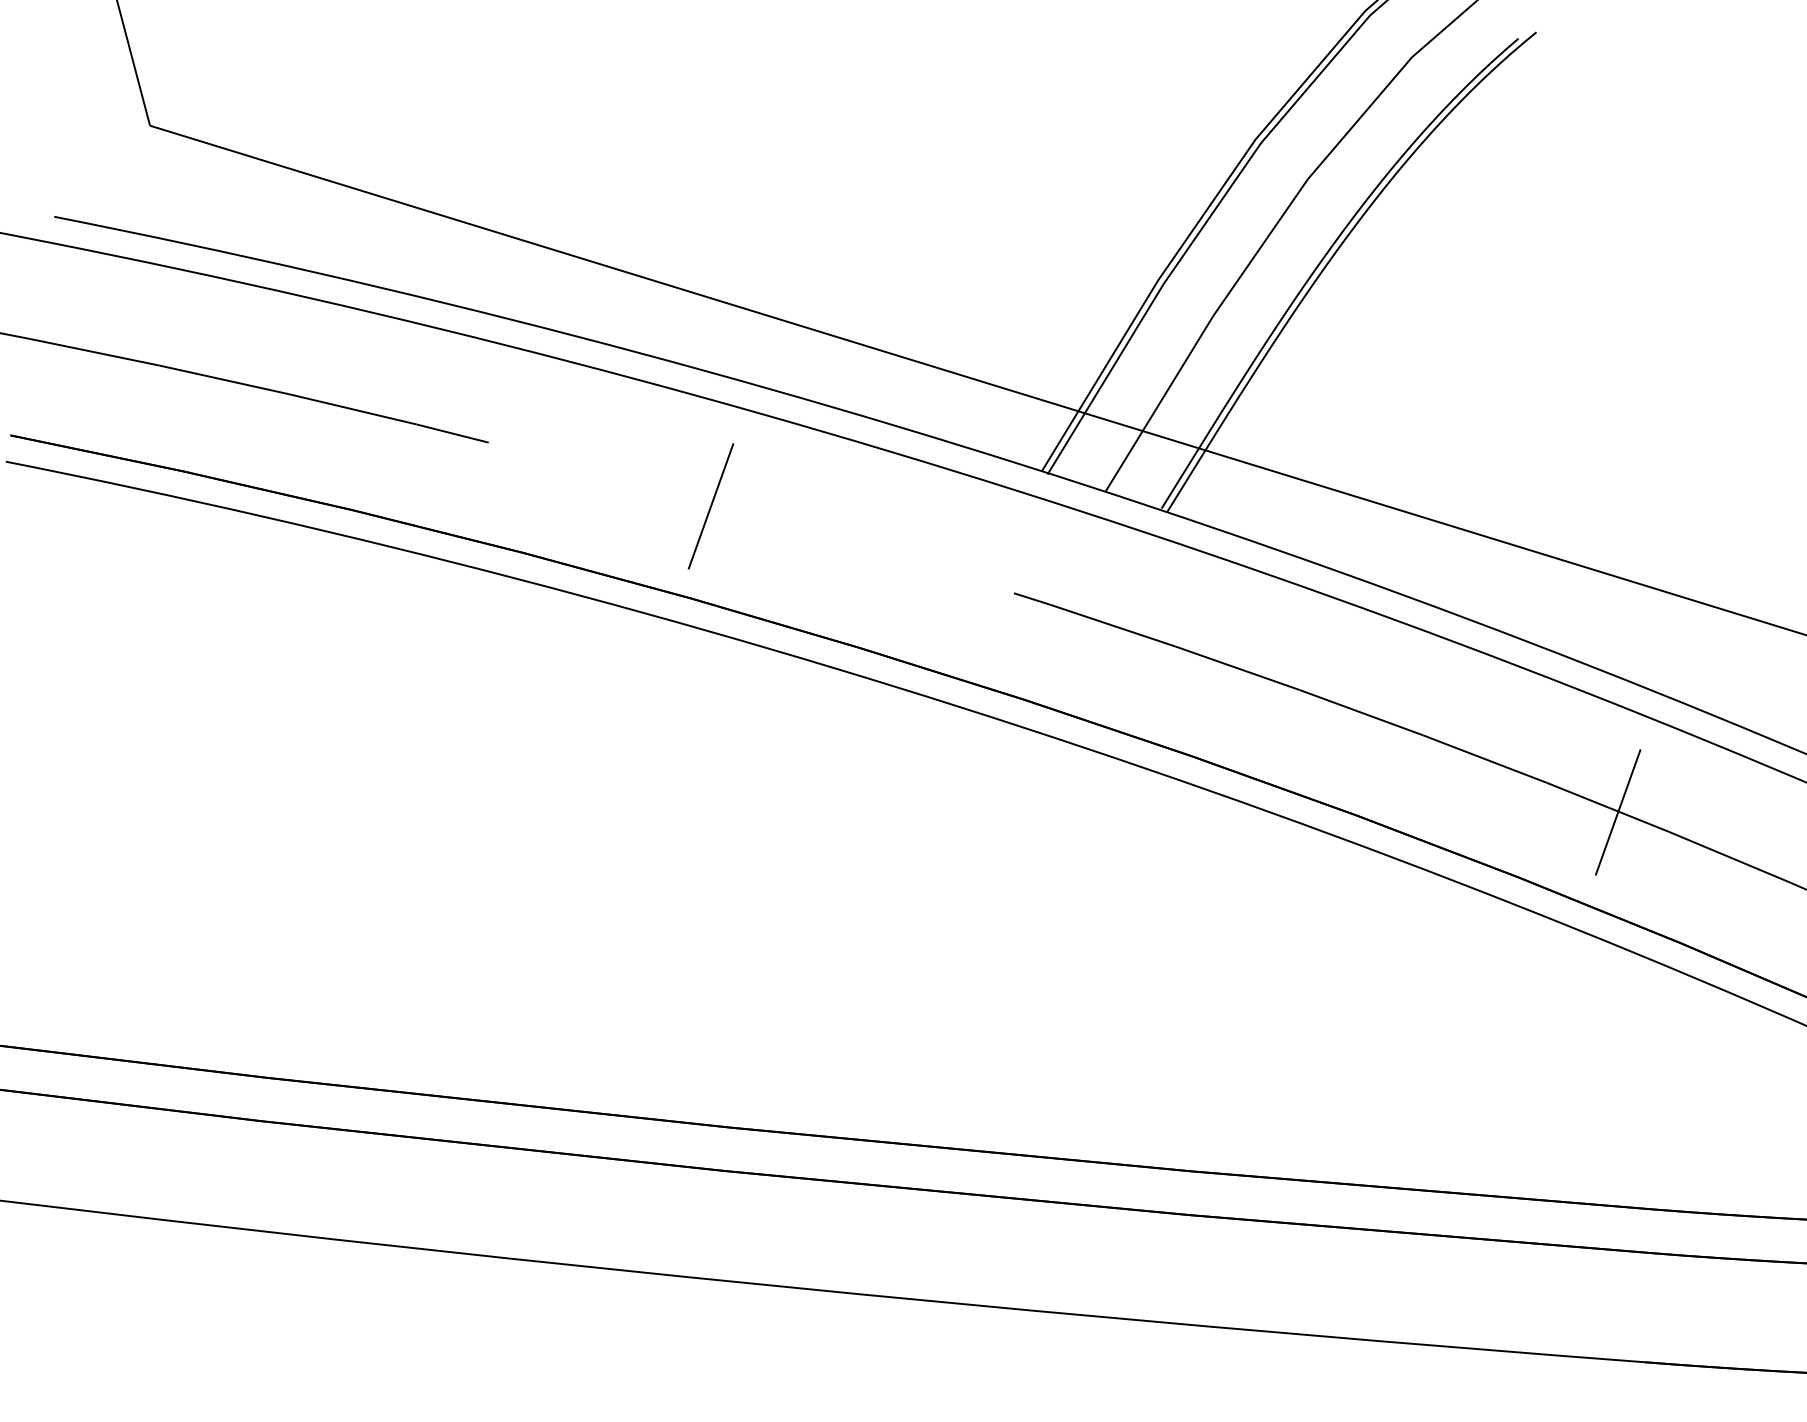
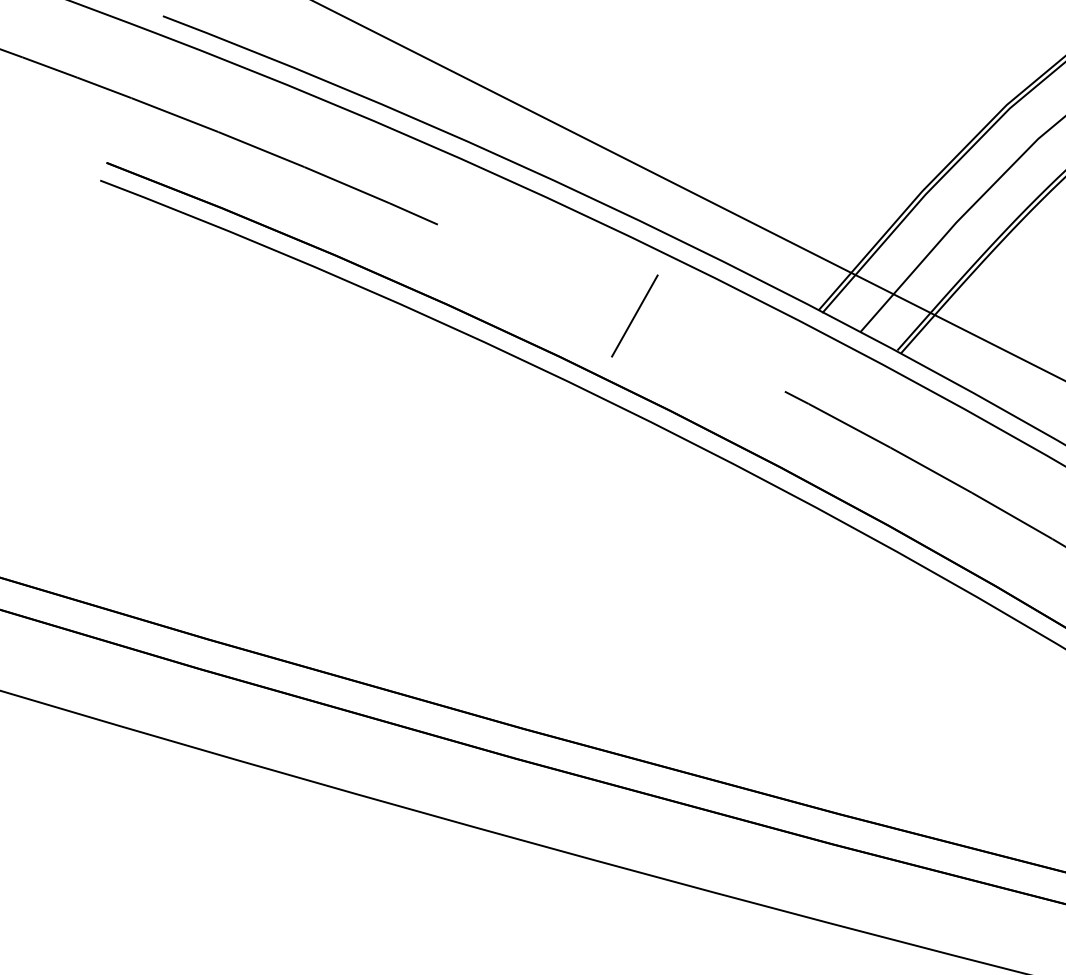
line: (710, 506) -> (634, 316), moved

